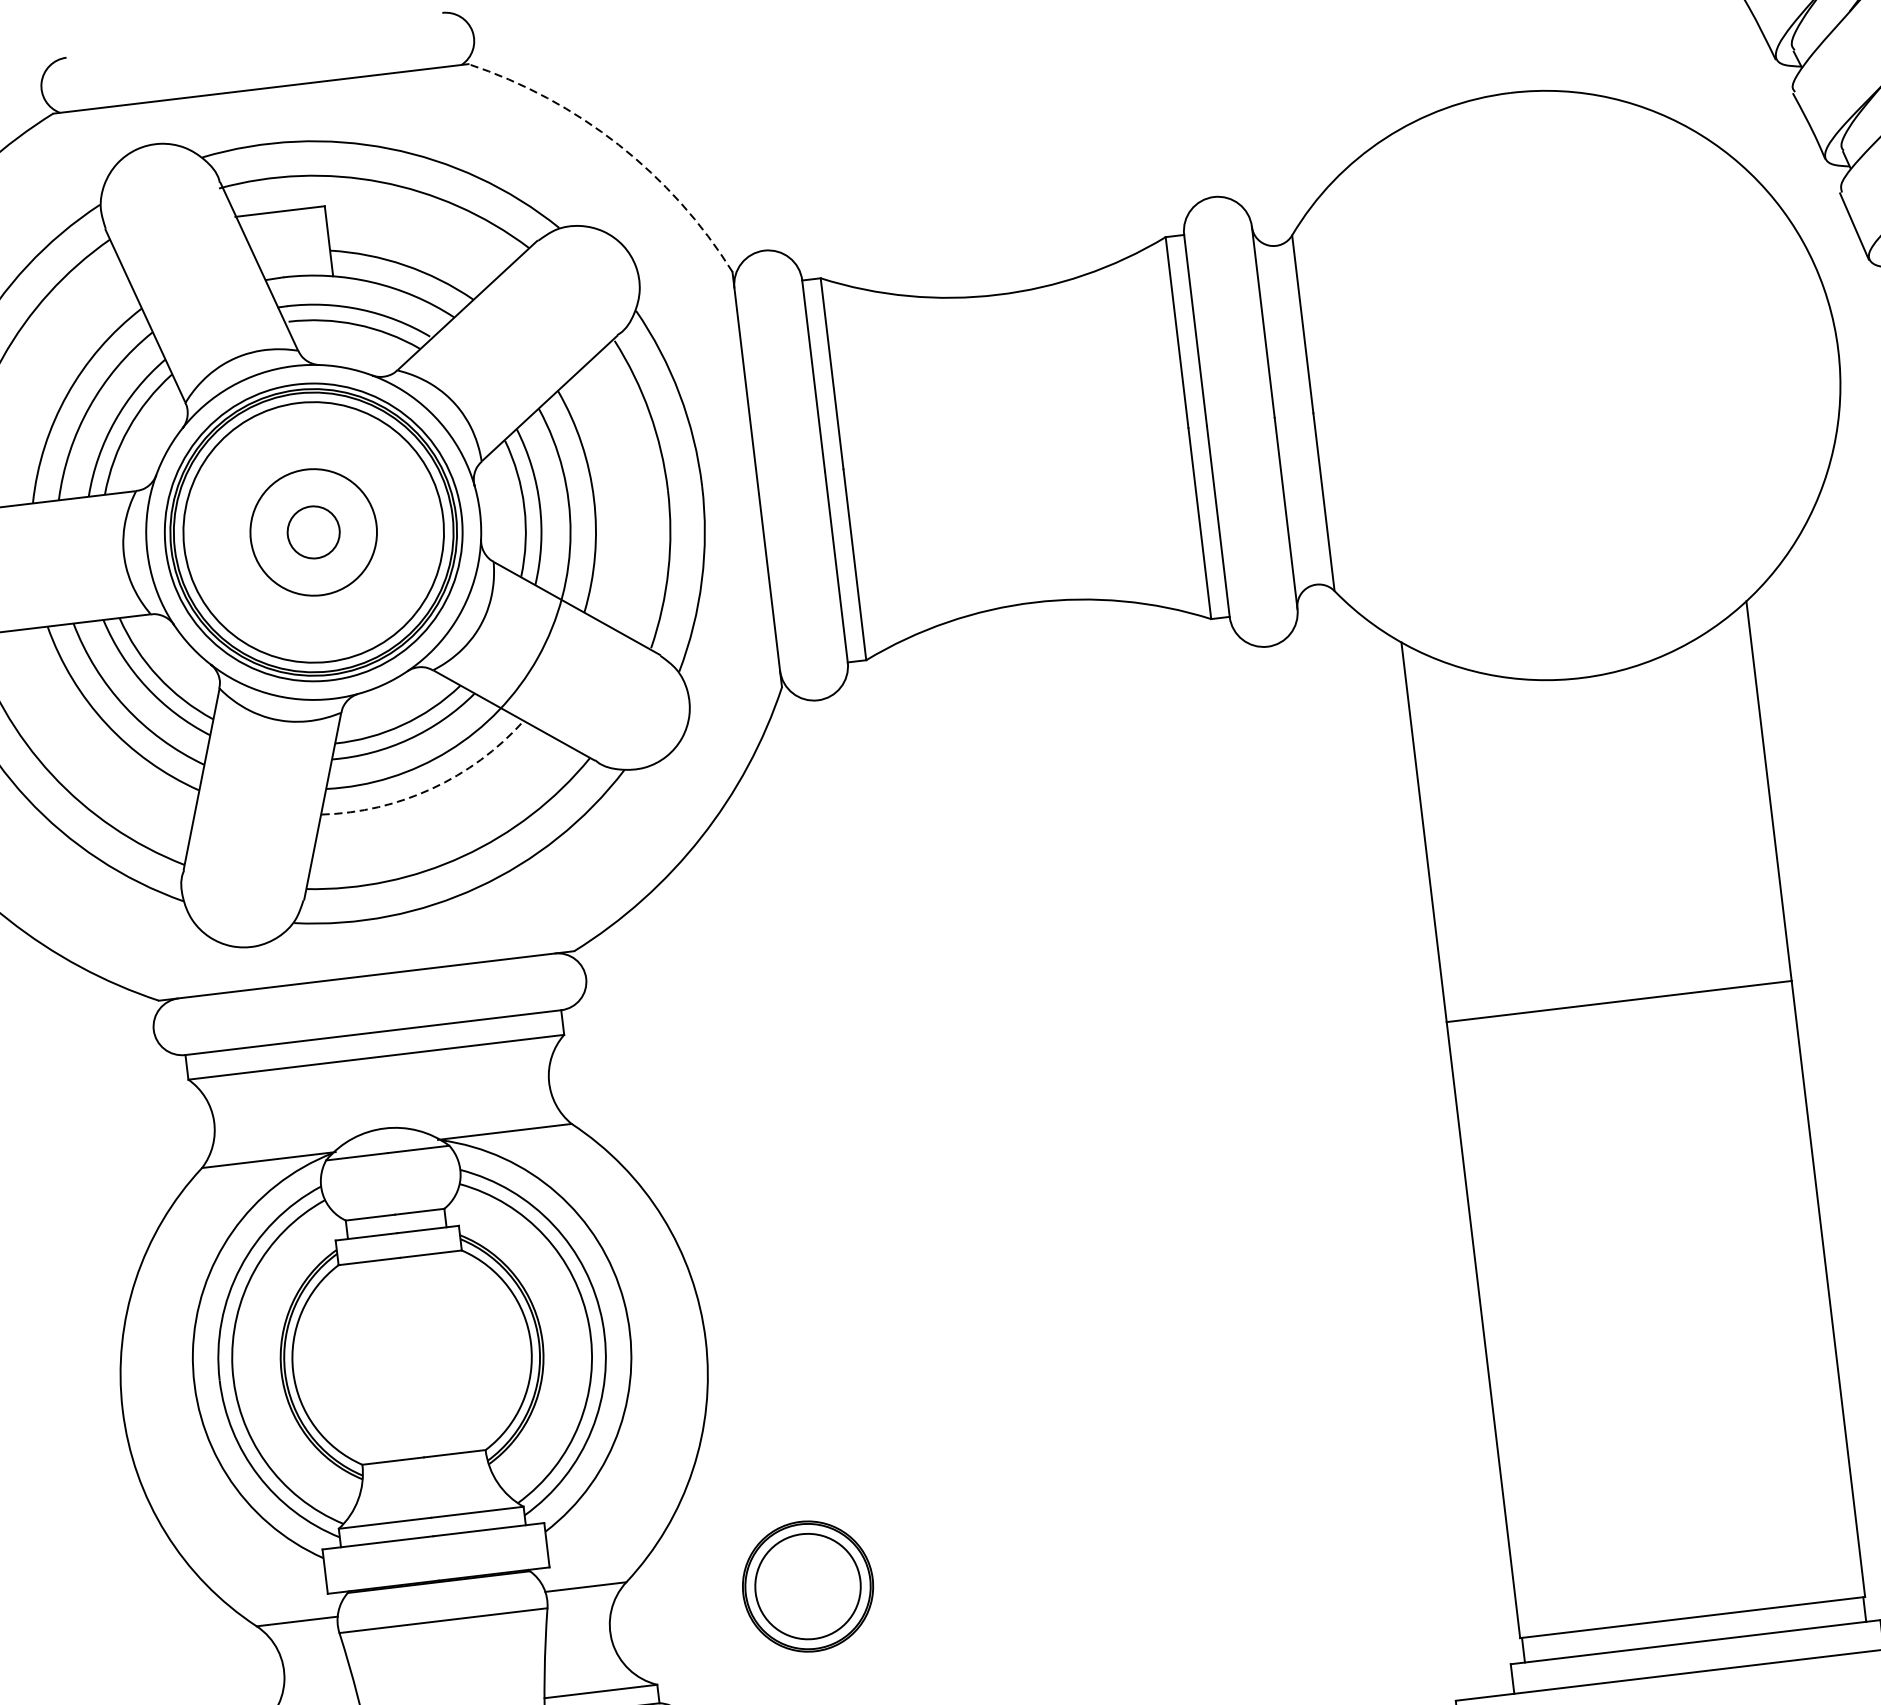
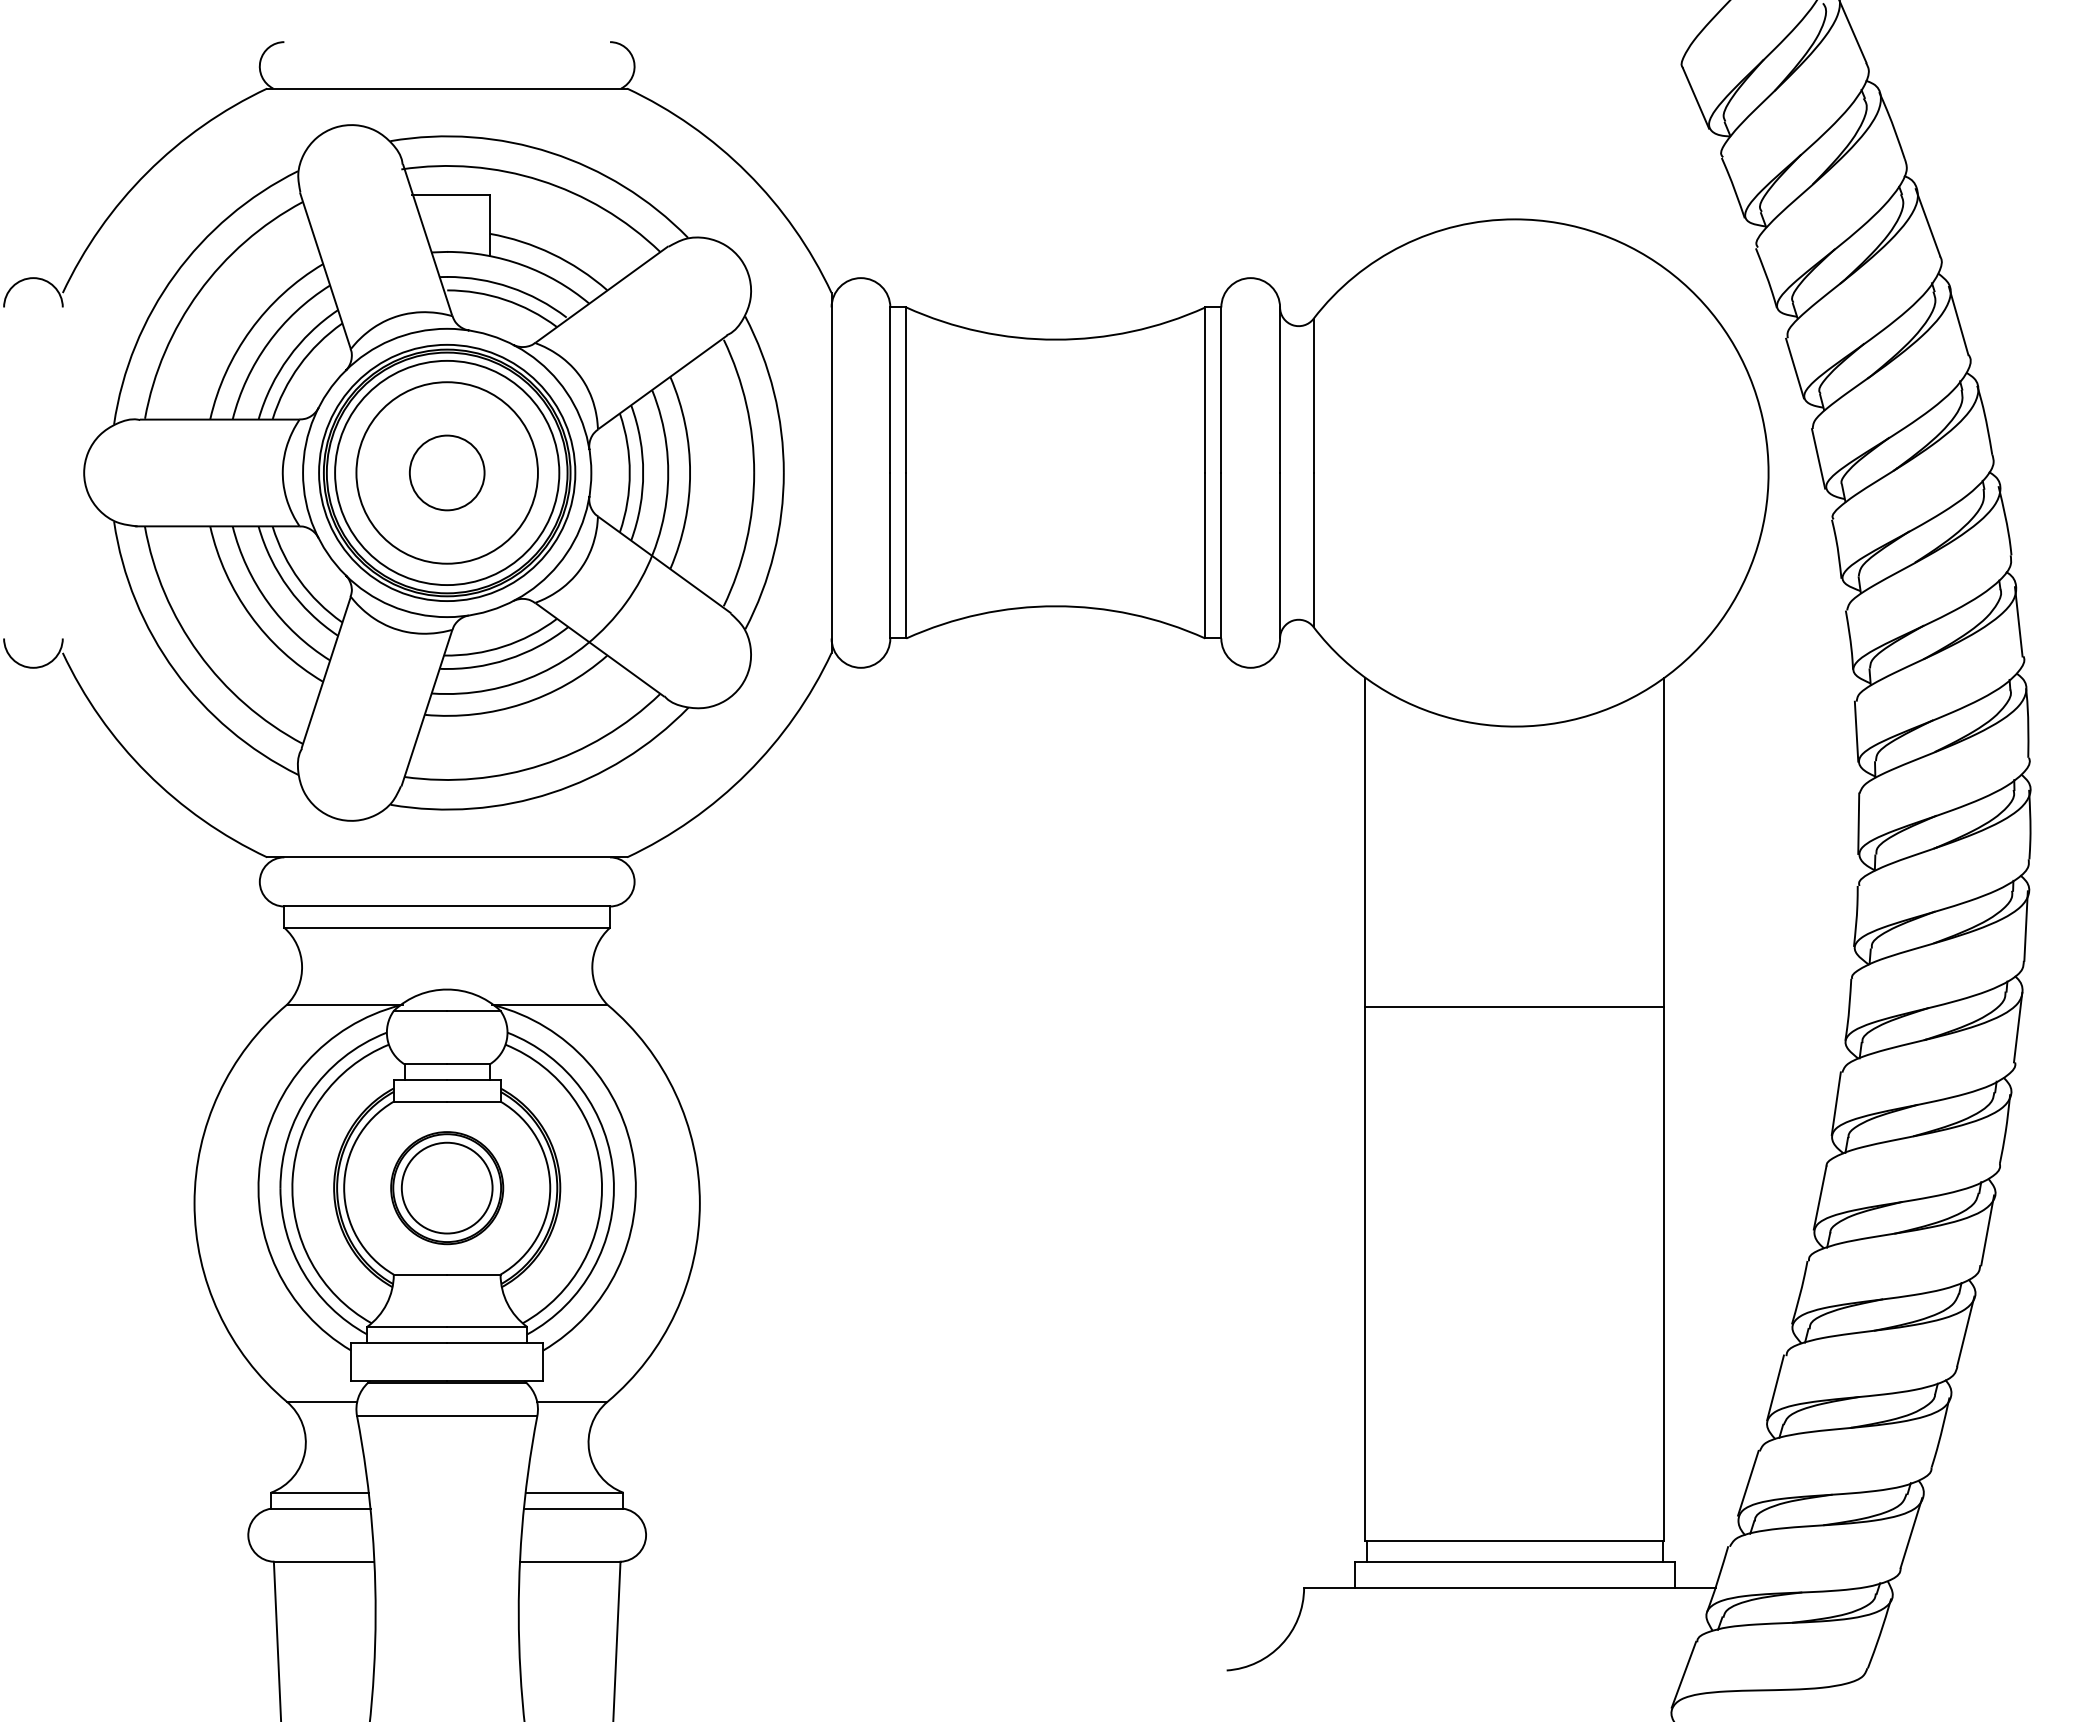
arc: (618, 144) -> (747, 172), dashed -> solid
circle: (312, 531) -> (446, 472), size x1.67
circle: (312, 531) -> (446, 472), size x1.67
arc: (432, 789) -> (522, 704), dashed -> solid
part: (808, 1586) -> (447, 1188), moved

